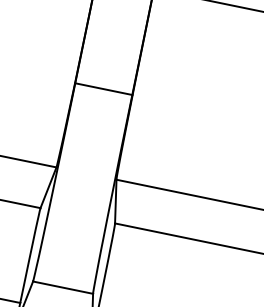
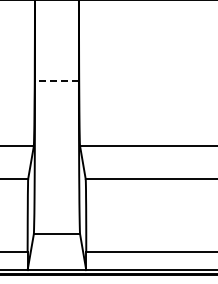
line: (103, 89) -> (56, 81), solid -> dashed

